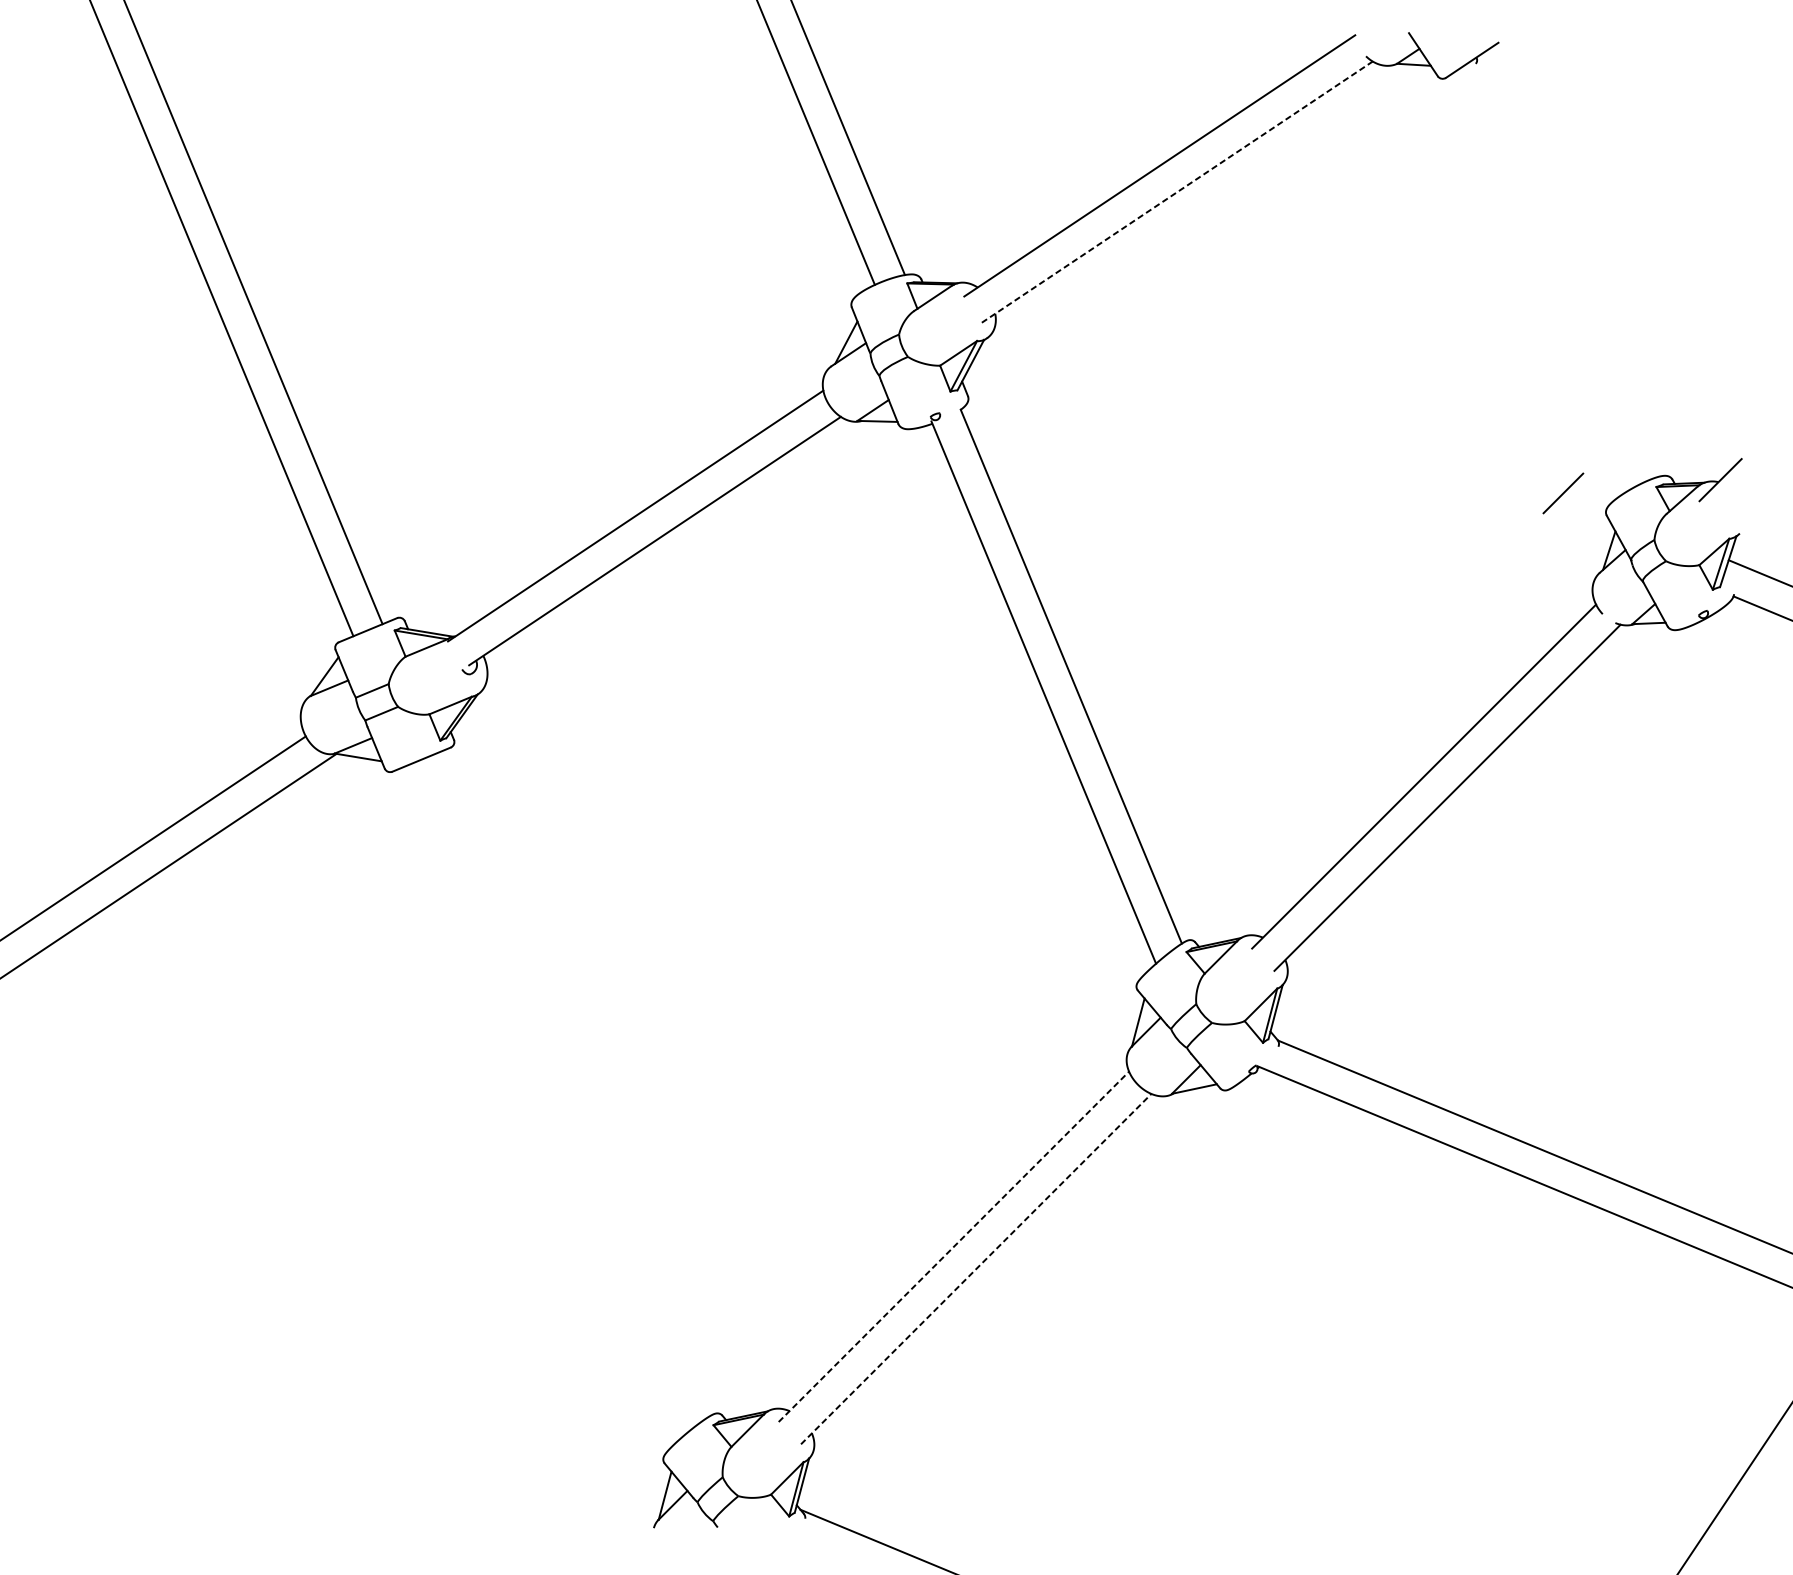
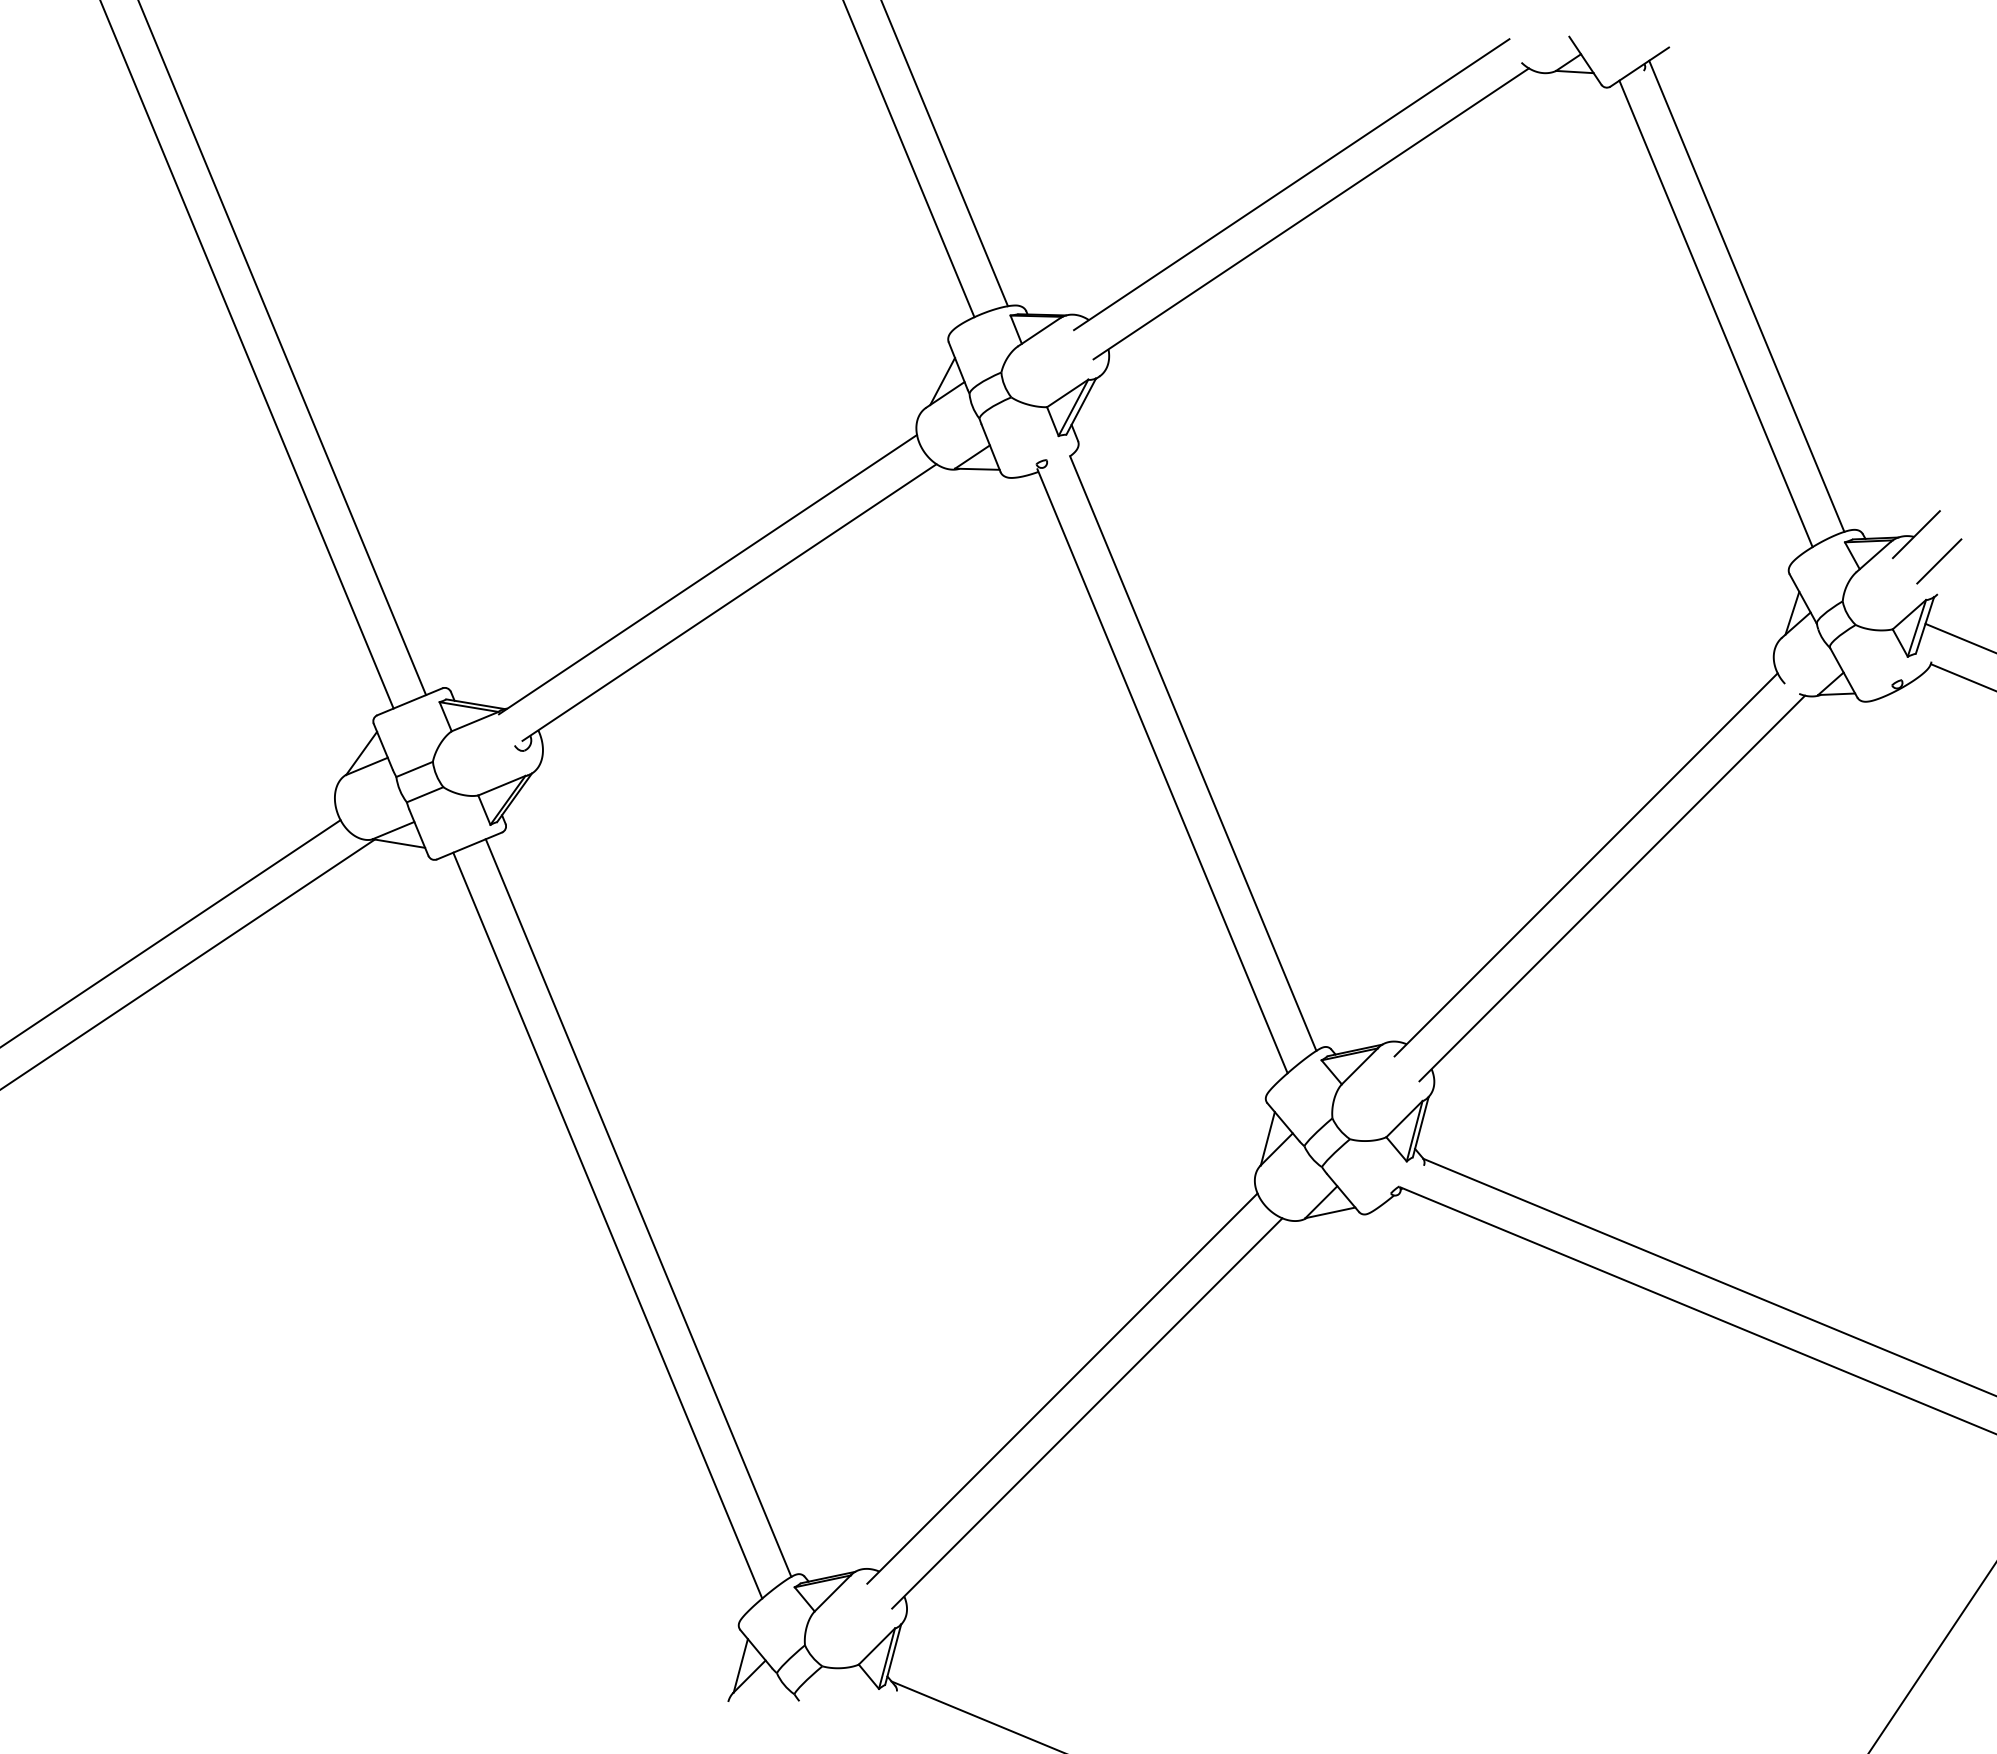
line: (1177, 191) -> (1311, 213), dashed -> solid
line: (1568, 265) -> (1746, 295), added
line: (1540, 281) -> (1715, 313), added
line: (1563, 493) -> (1939, 561), moved
line: (573, 1084) -> (638, 1207), added
line: (545, 1100) -> (607, 1225), added
line: (953, 1246) -> (1062, 1388), dashed -> solid
line: (976, 1269) -> (1087, 1413), dashed -> solid

